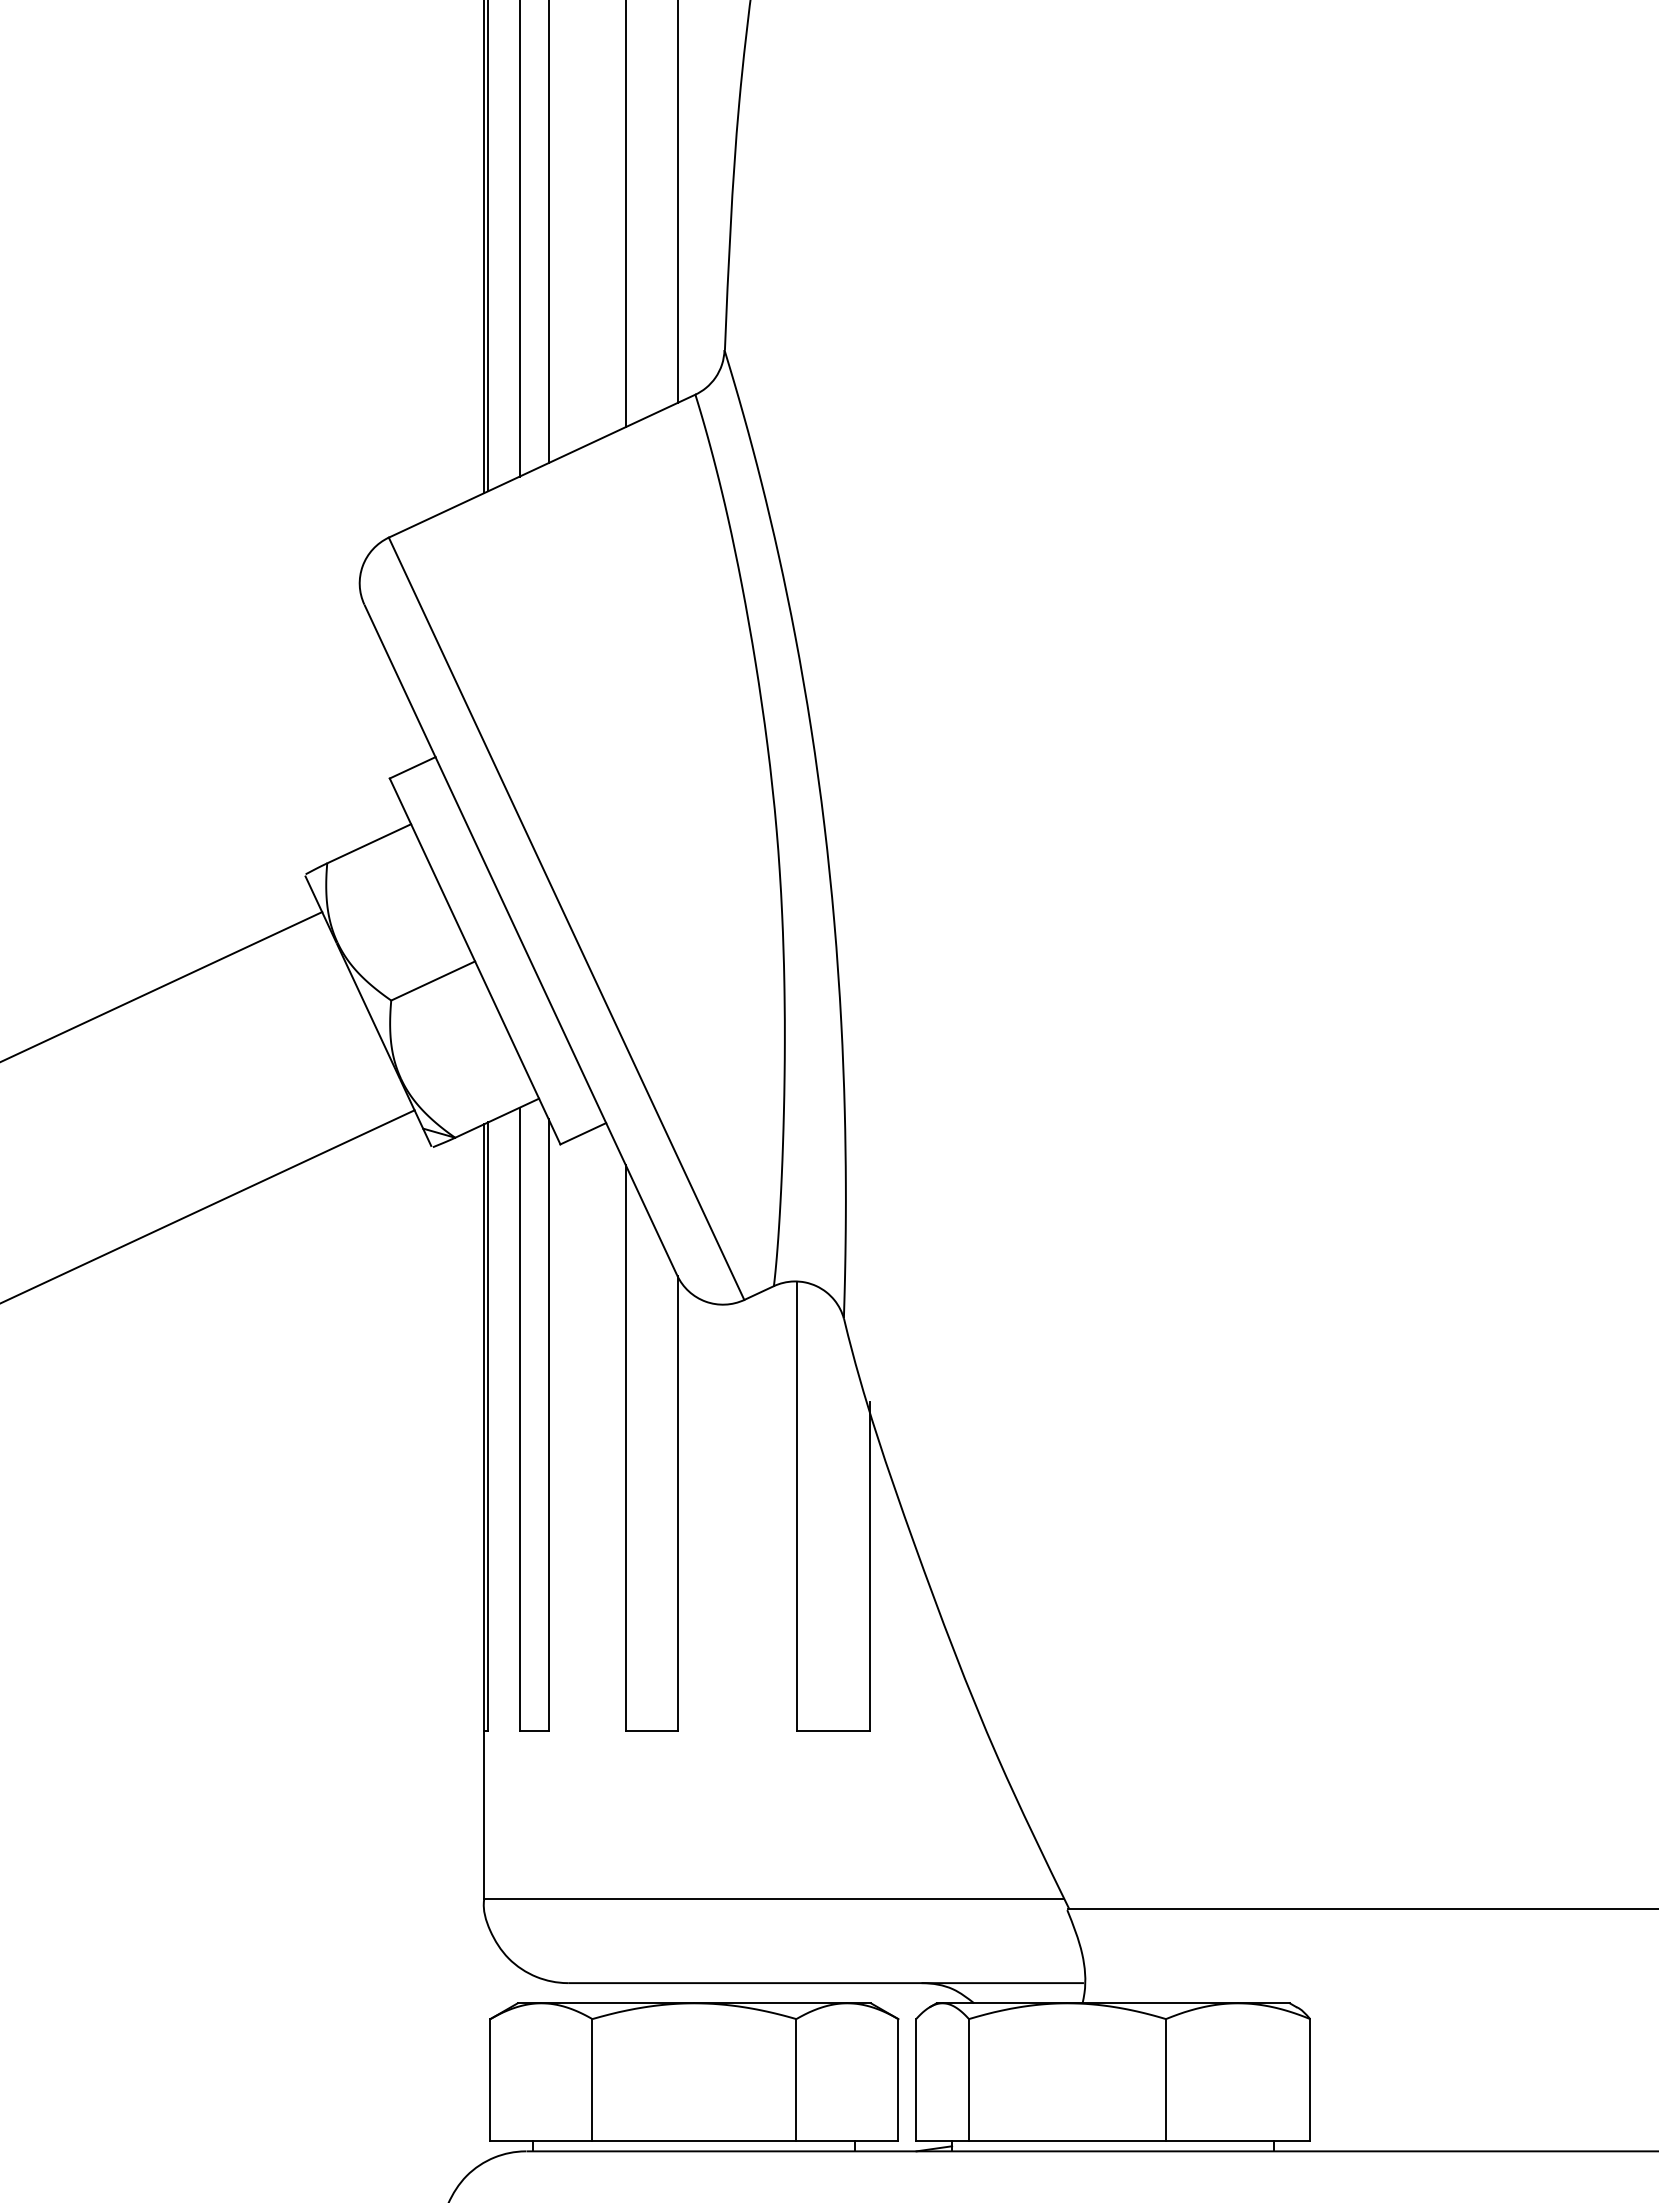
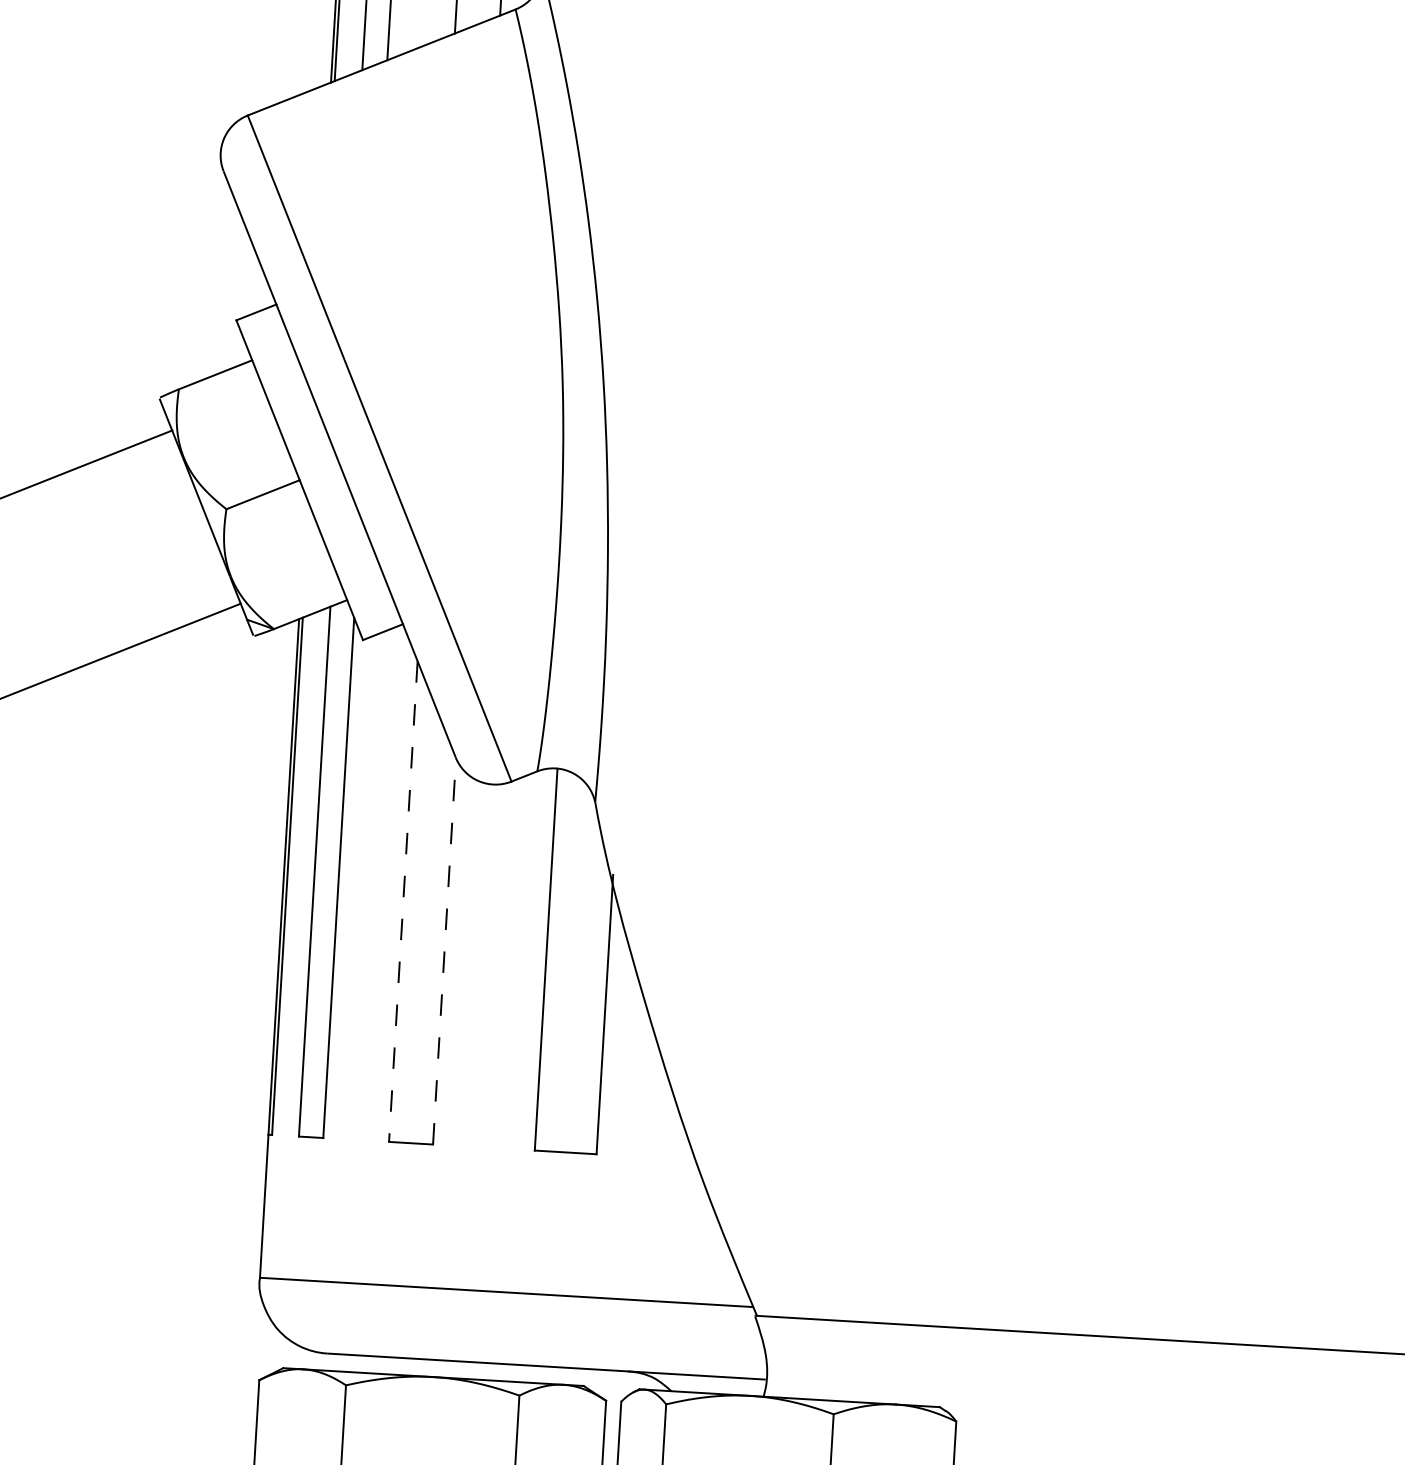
line: (625, 1448) -> (402, 901), solid -> dashed
line: (677, 1503) -> (444, 951), solid -> dashed

